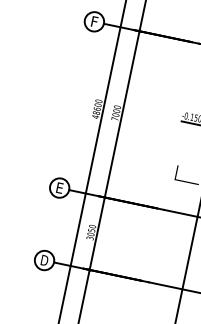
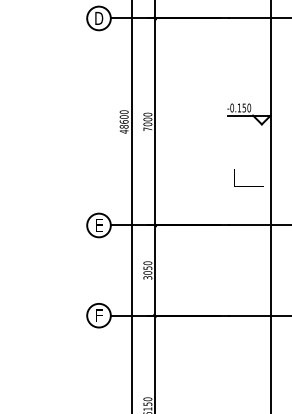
text: (94, 21) -> (99, 17), F -> D
text: (44, 260) -> (99, 315), D -> F

